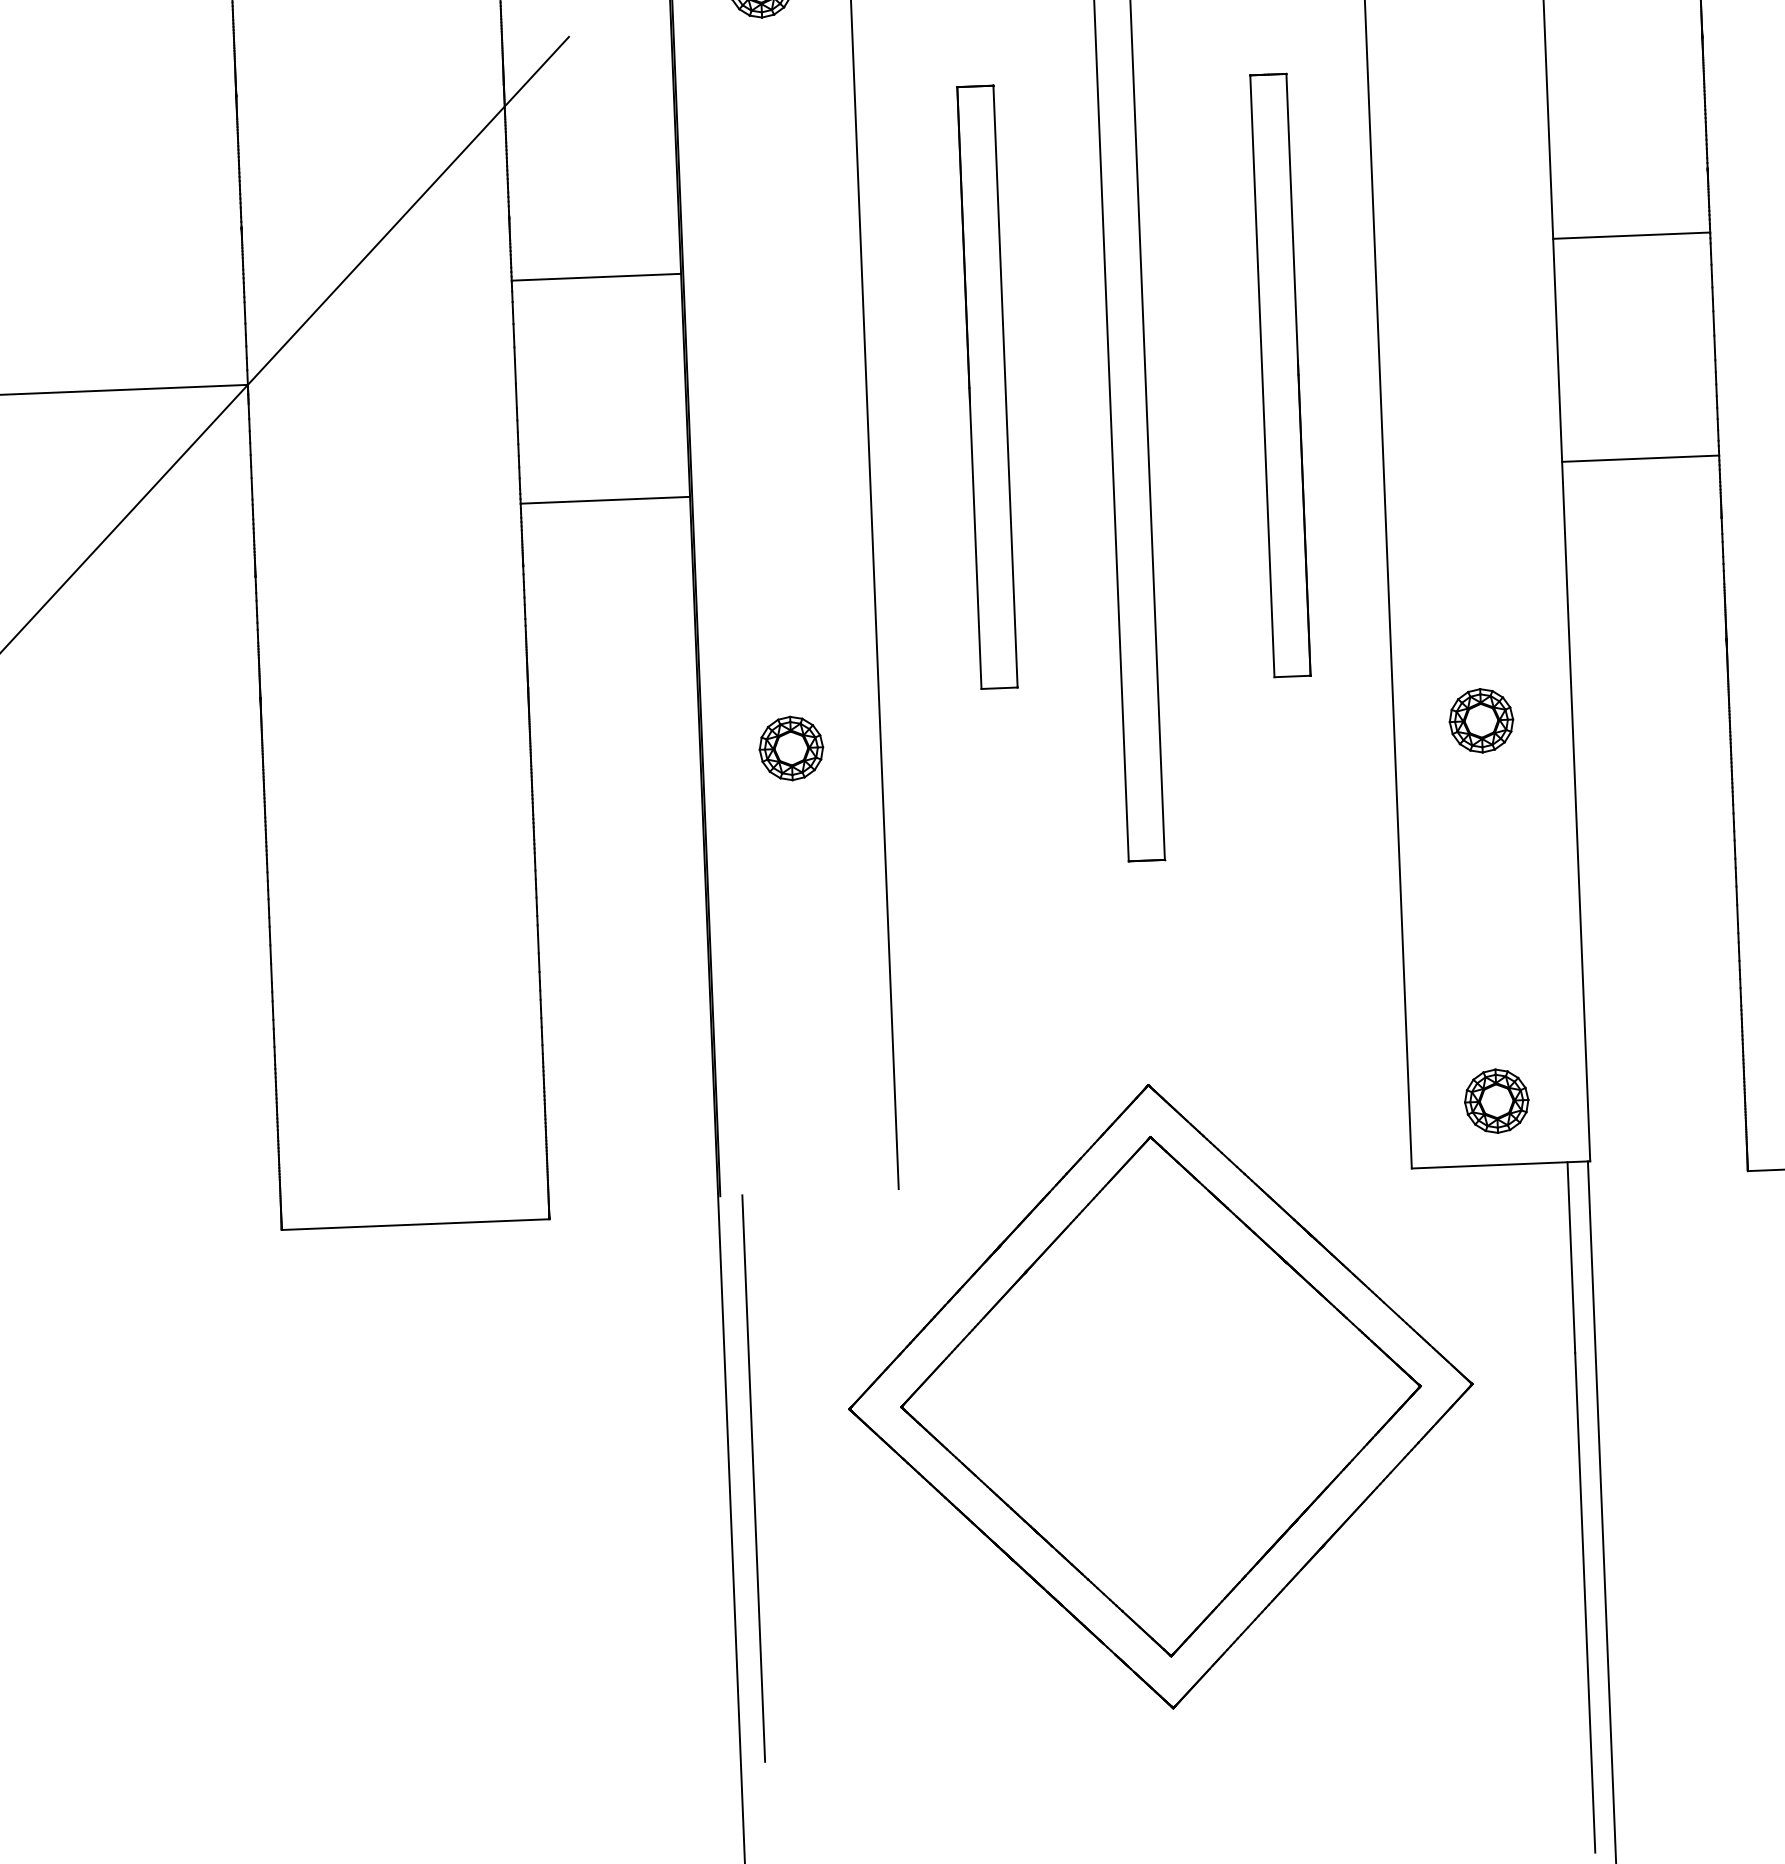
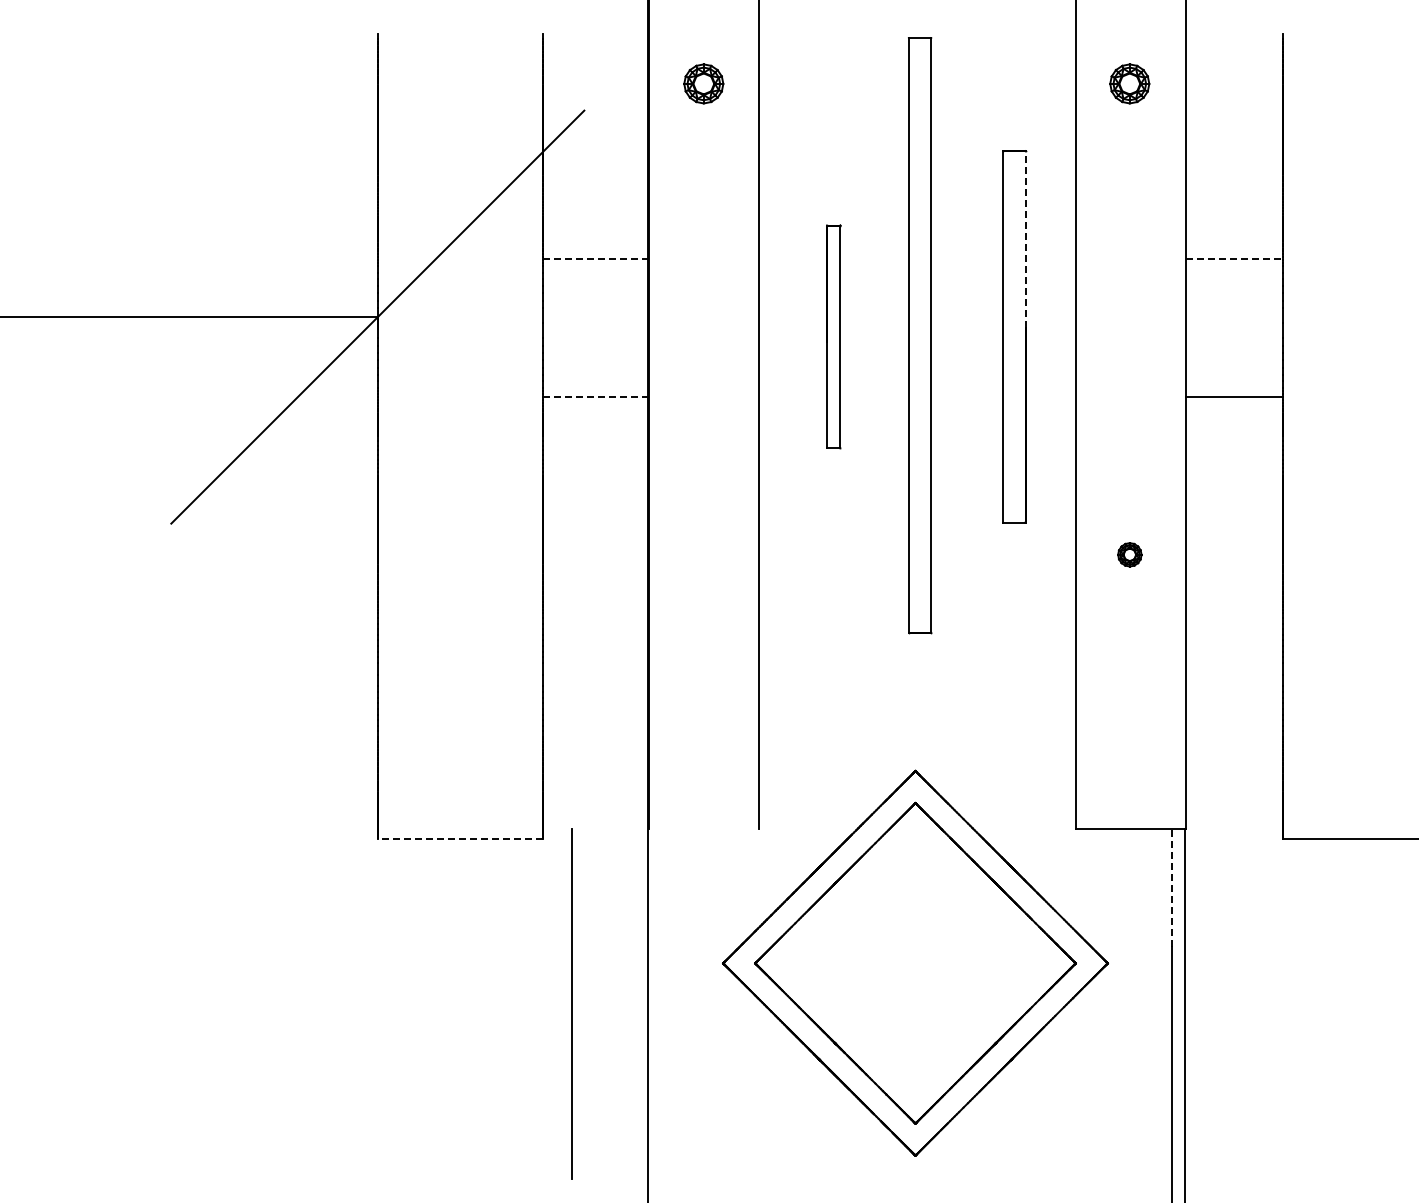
line: (1292, 216) -> (1025, 239), solid -> dashed
line: (1631, 235) -> (1234, 259), solid -> dashed
line: (596, 277) -> (595, 259), solid -> dashed
part: (987, 386) -> (833, 336), size x0.6
line: (605, 500) -> (595, 397), solid -> dashed
part: (1480, 720) -> (1129, 554), size x0.6
part: (790, 748) -> (703, 554), removed
part: (1496, 1101) -> (1129, 789), removed
line: (415, 1224) -> (460, 838), solid -> dashed
line: (1570, 1257) -> (1171, 887), solid -> dashed
line: (753, 1478) -> (571, 1003), moved

